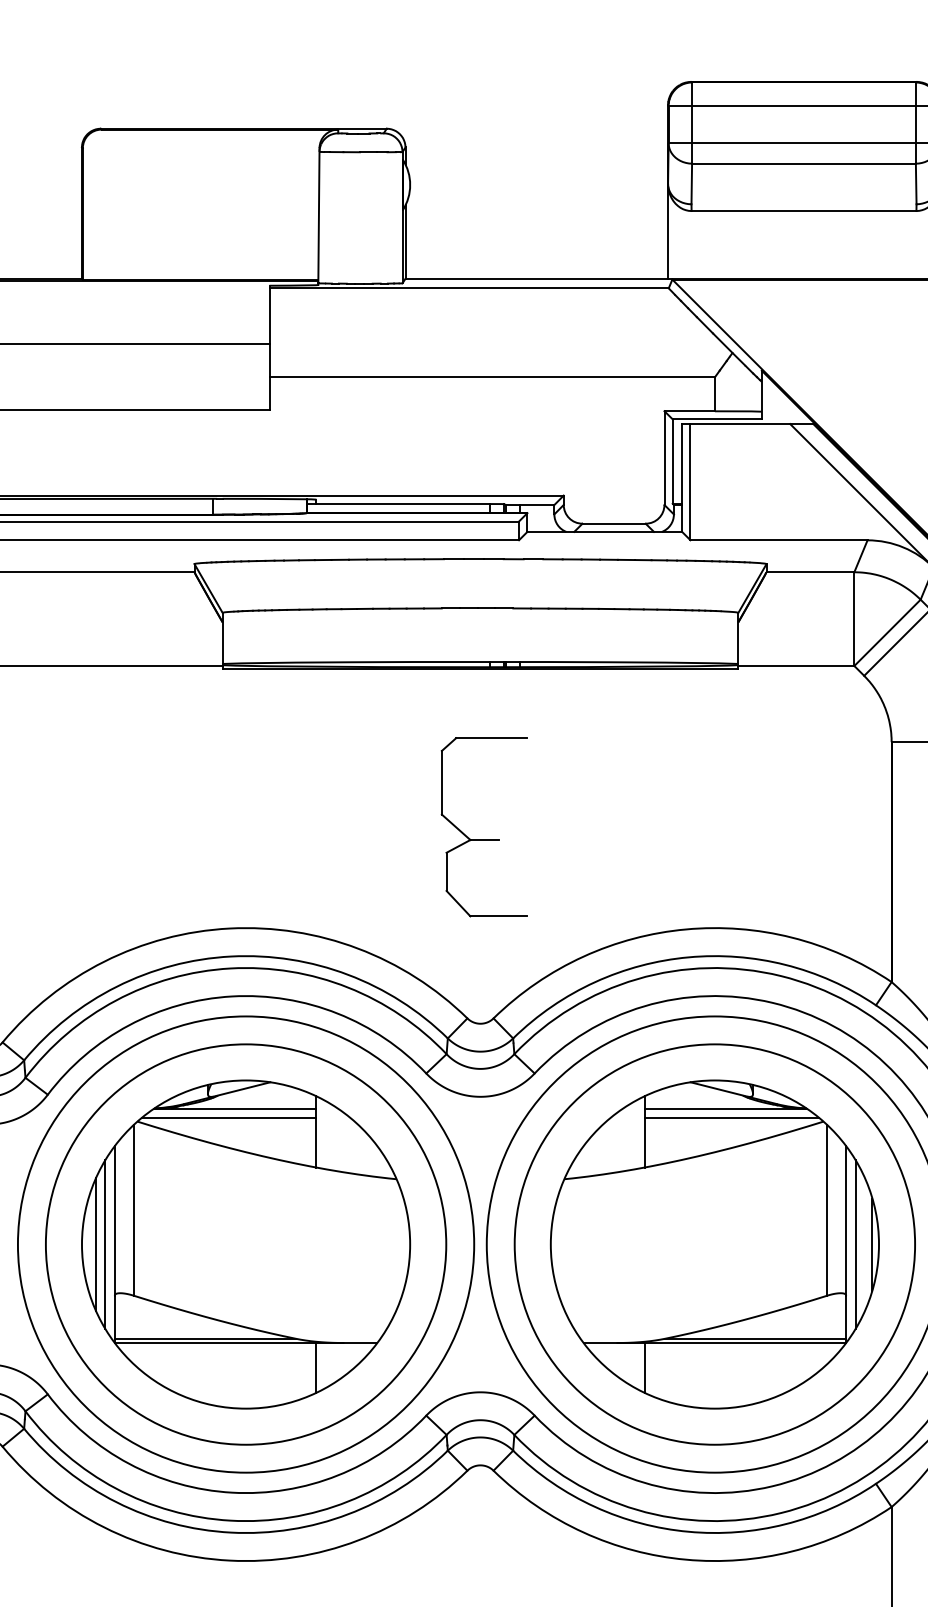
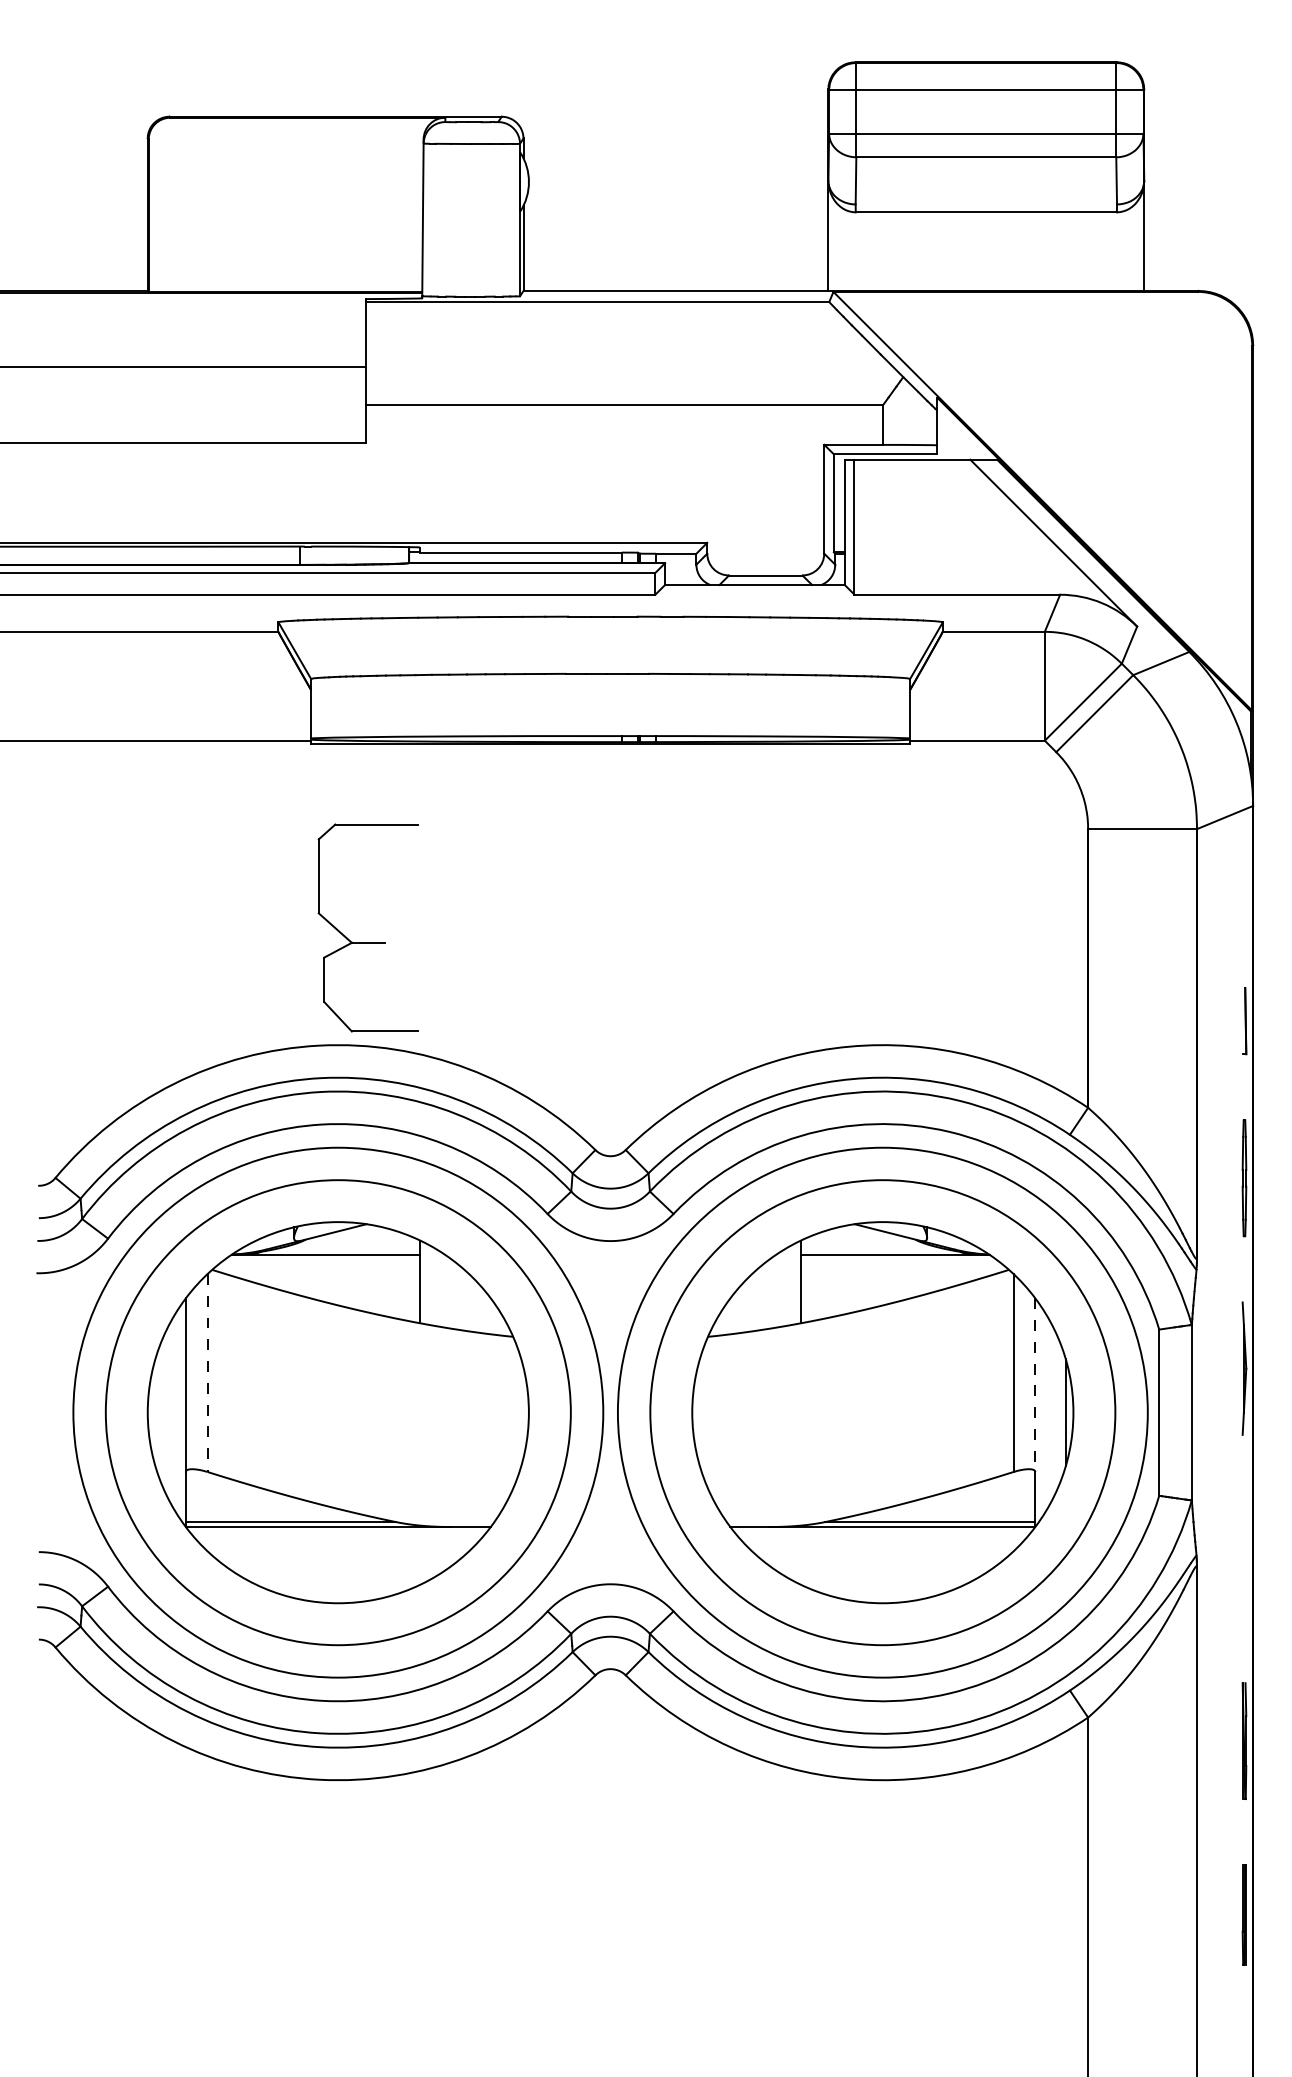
part: (483, 839) -> (367, 942), moved
line: (228, 1117) -> (318, 1265), removed
line: (731, 1117) -> (902, 1265), removed
line: (133, 1210) -> (207, 1373), solid -> dashed
line: (846, 1221) -> (1035, 1385), solid -> dashed
line: (95, 1244) -> (163, 1412), removed
line: (105, 1244) -> (174, 1412), removed
line: (855, 1244) -> (1046, 1412), removed
line: (316, 1367) -> (420, 1555), removed
line: (644, 1367) -> (801, 1555), removed

